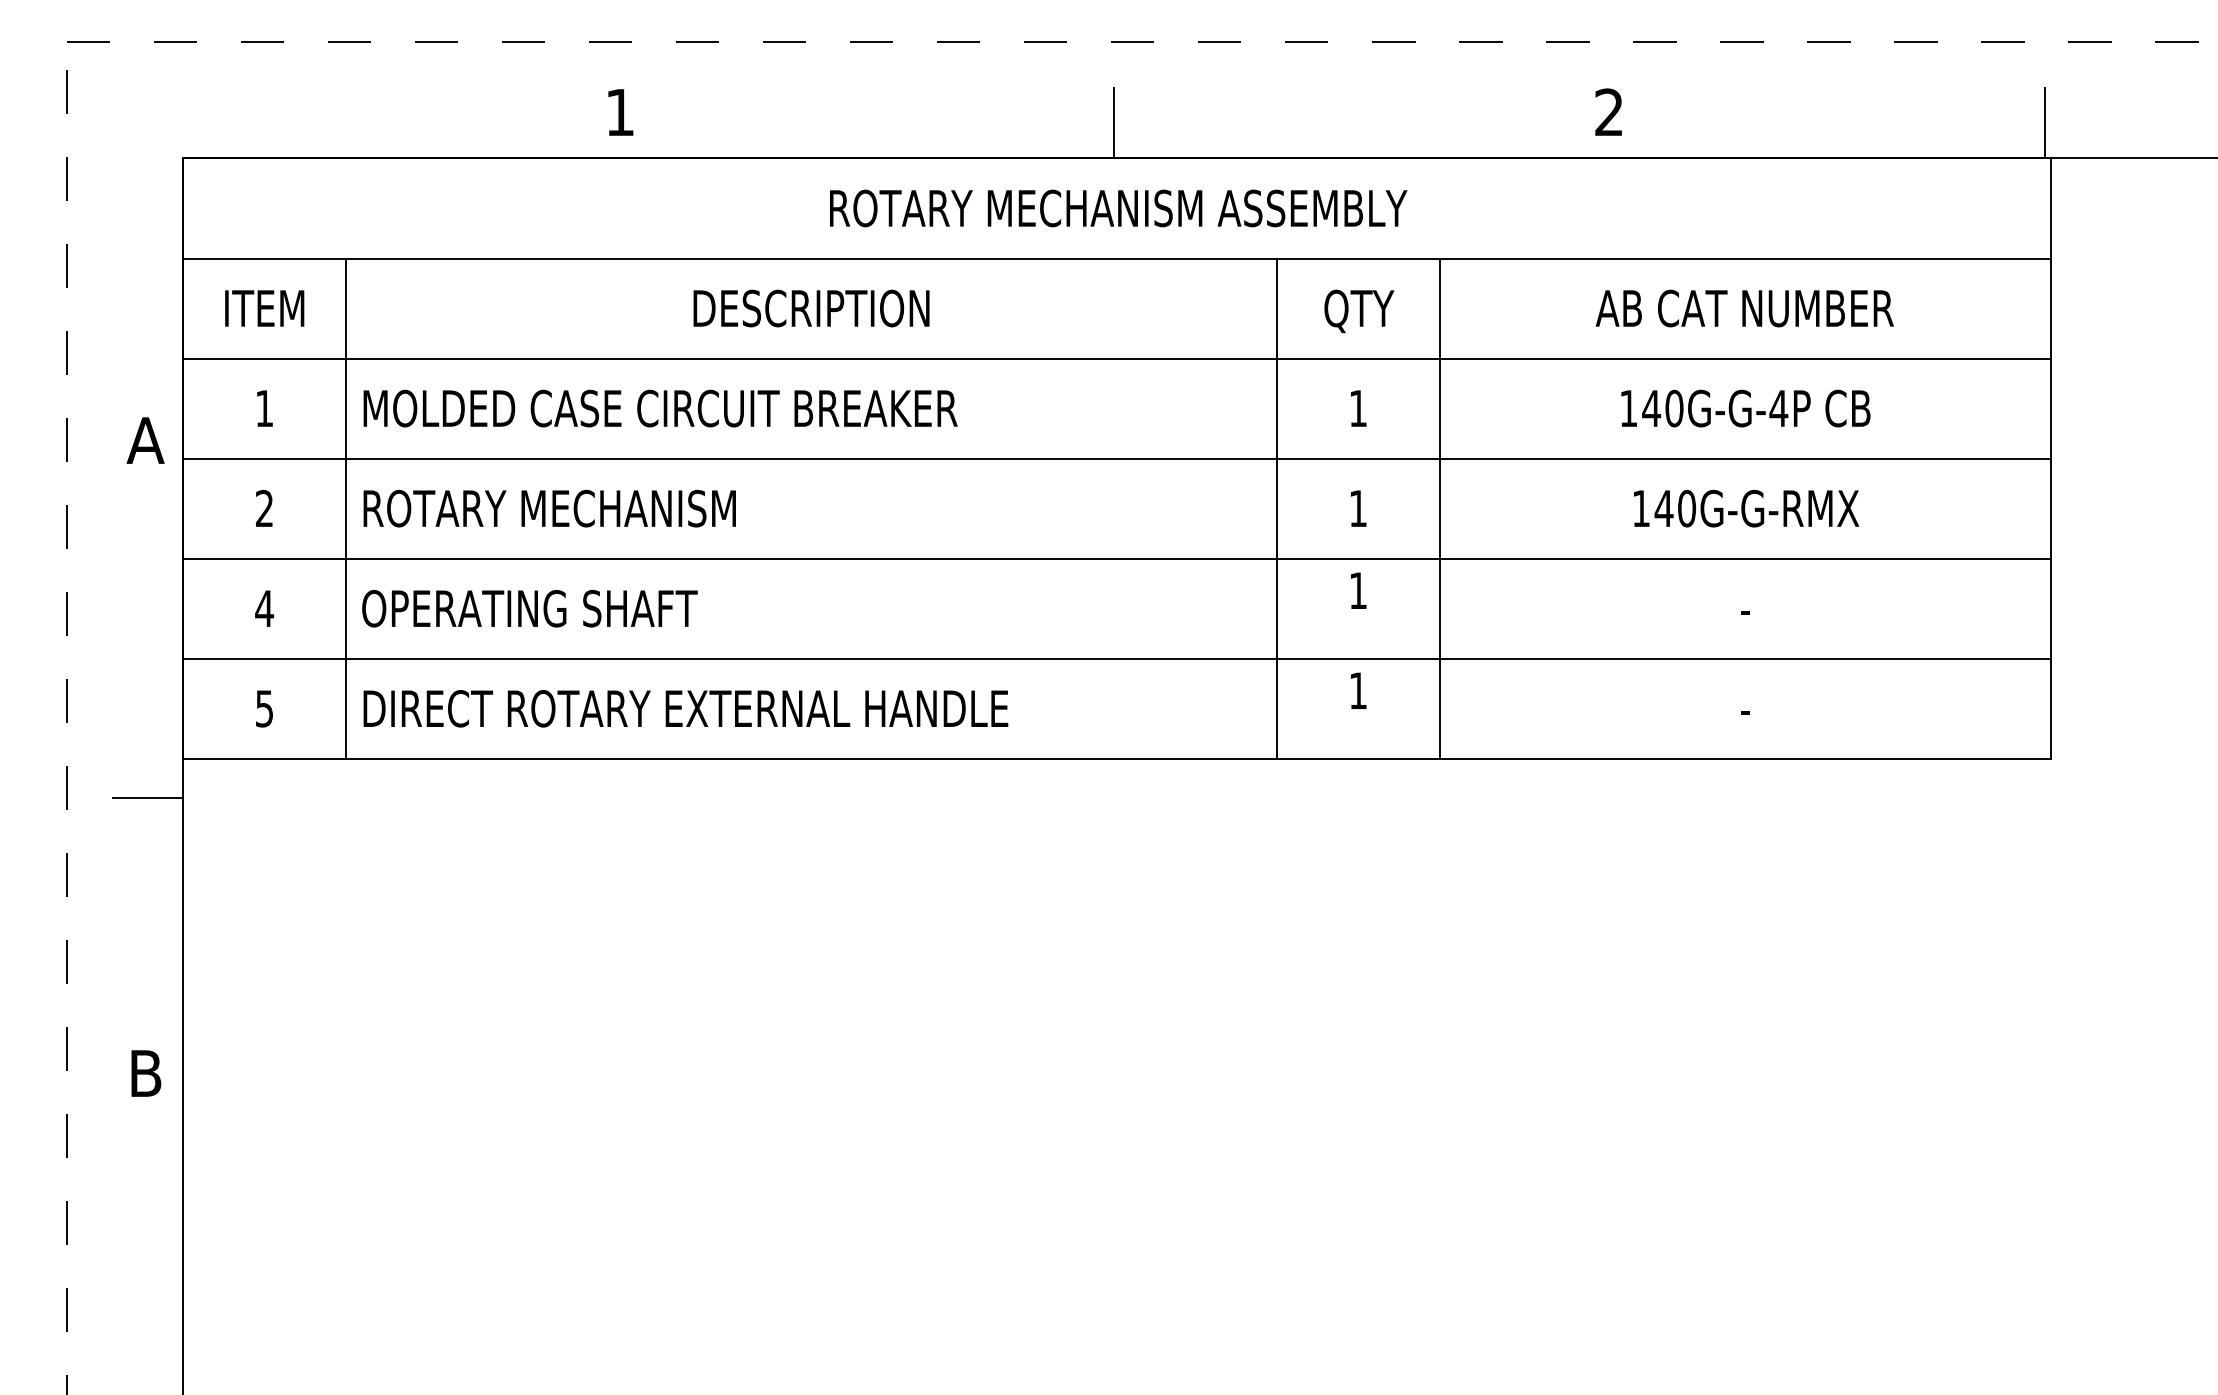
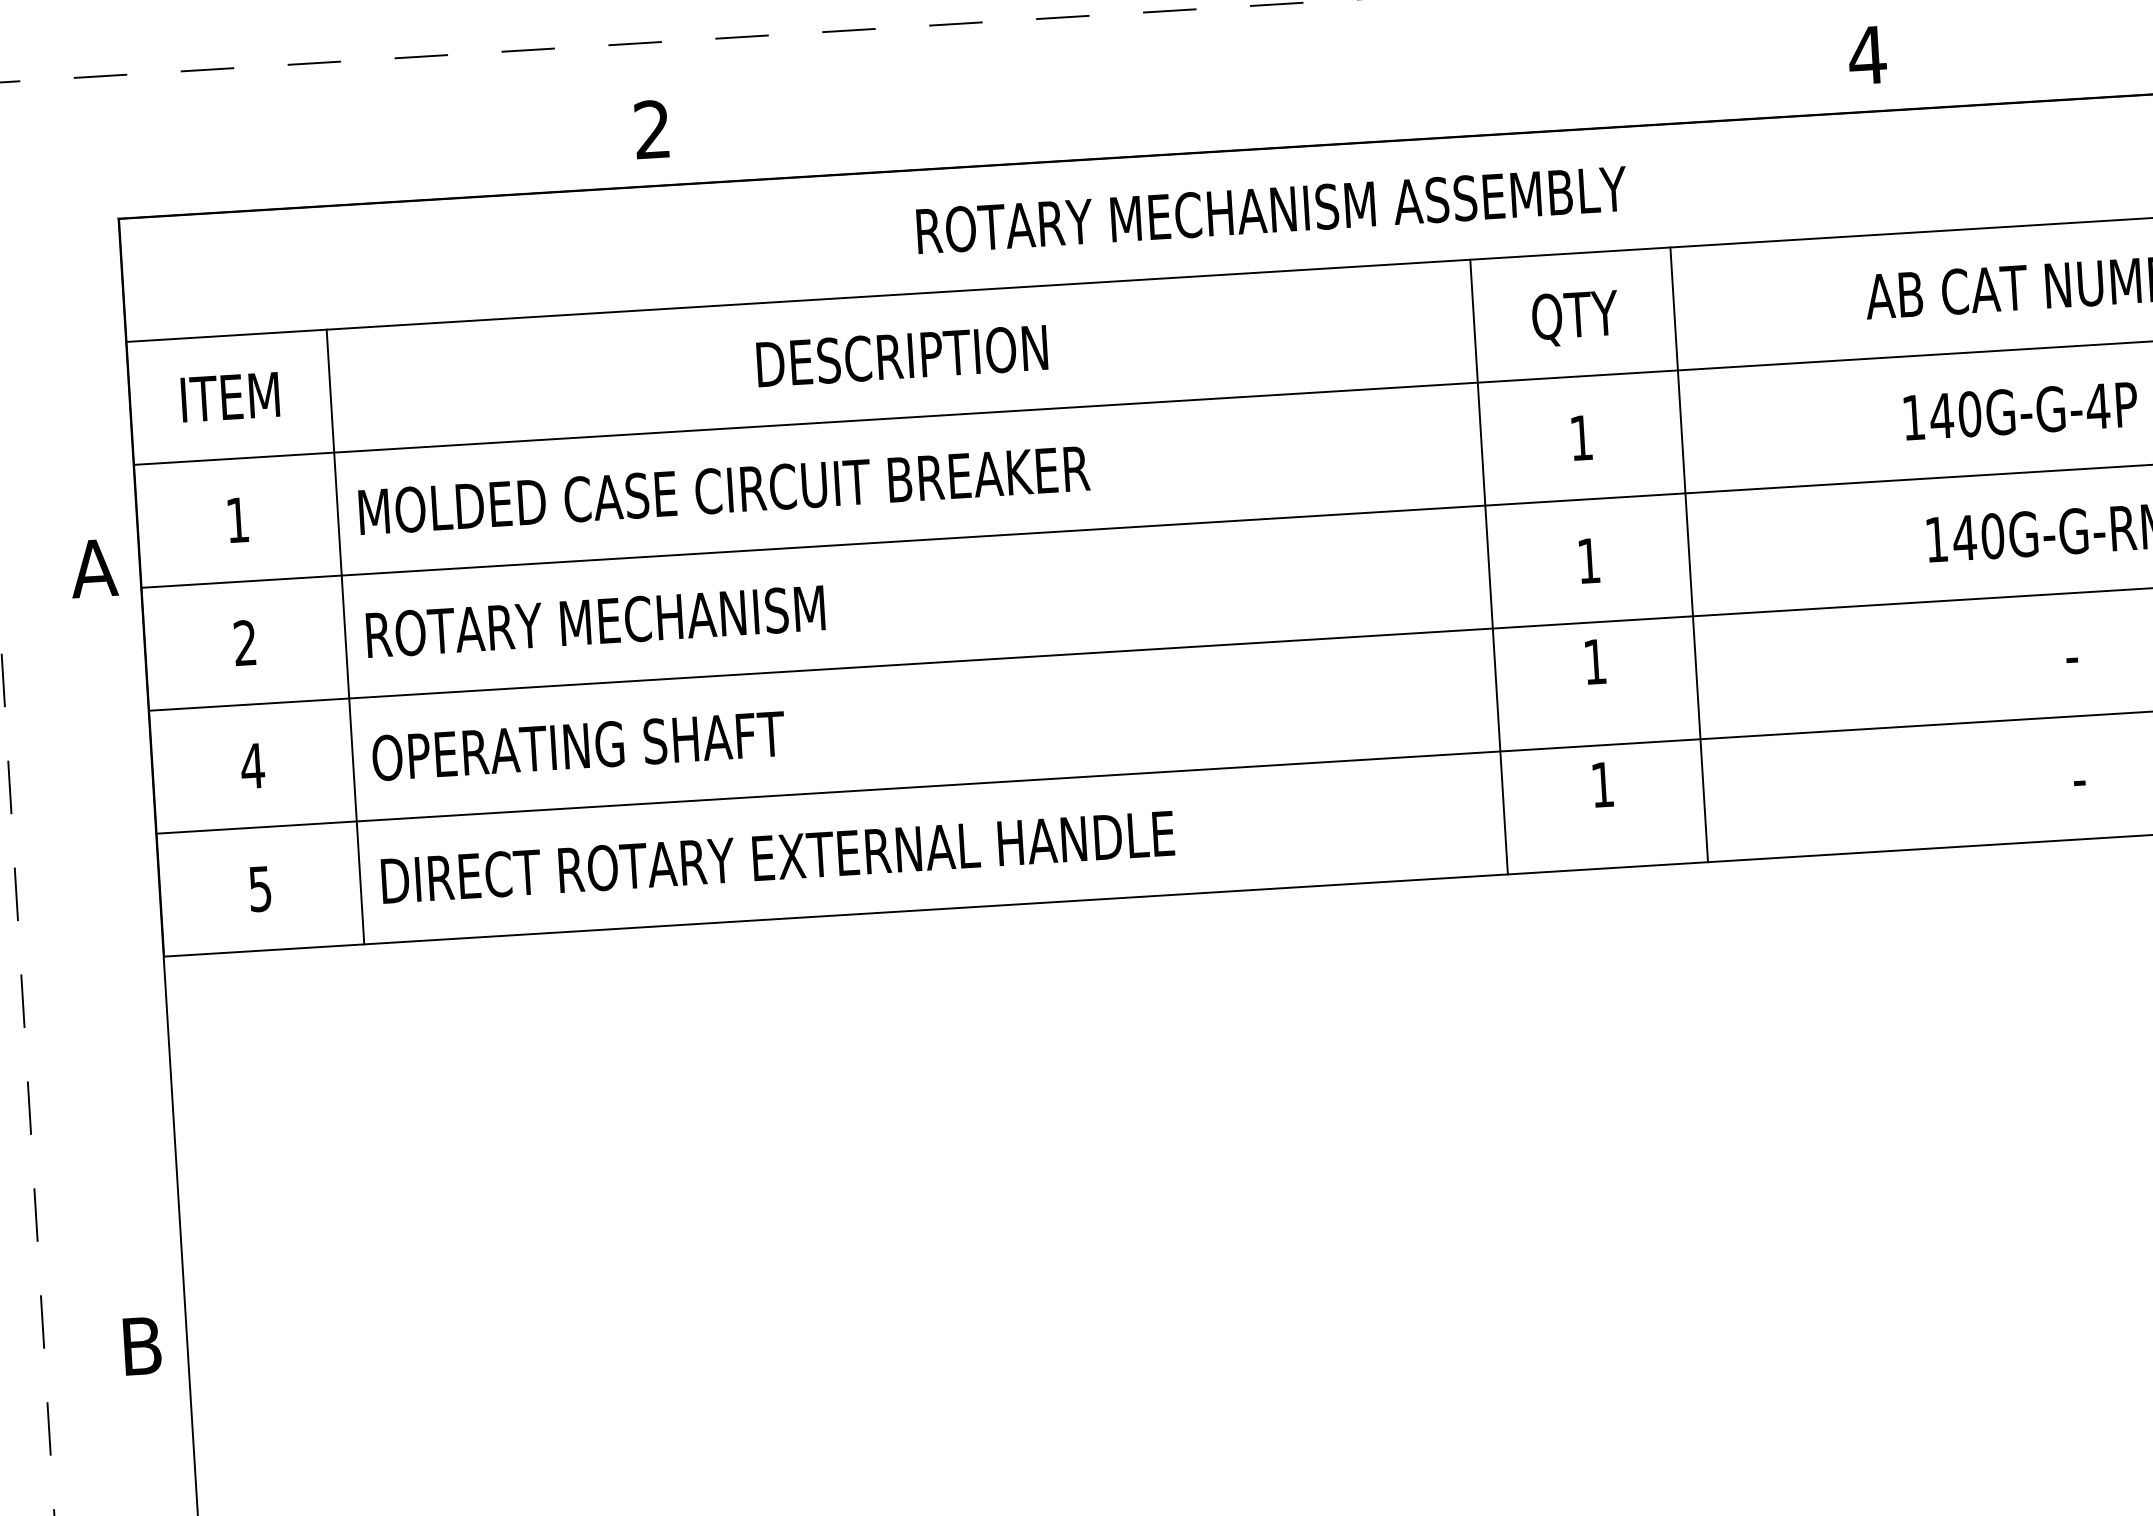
text: (619, 111) -> (651, 128), 1 -> 2
text: (1608, 111) -> (1866, 54), 2 -> 4
line: (1113, 123) -> (1259, 106), removed
line: (147, 798) -> (123, 1008), removed

